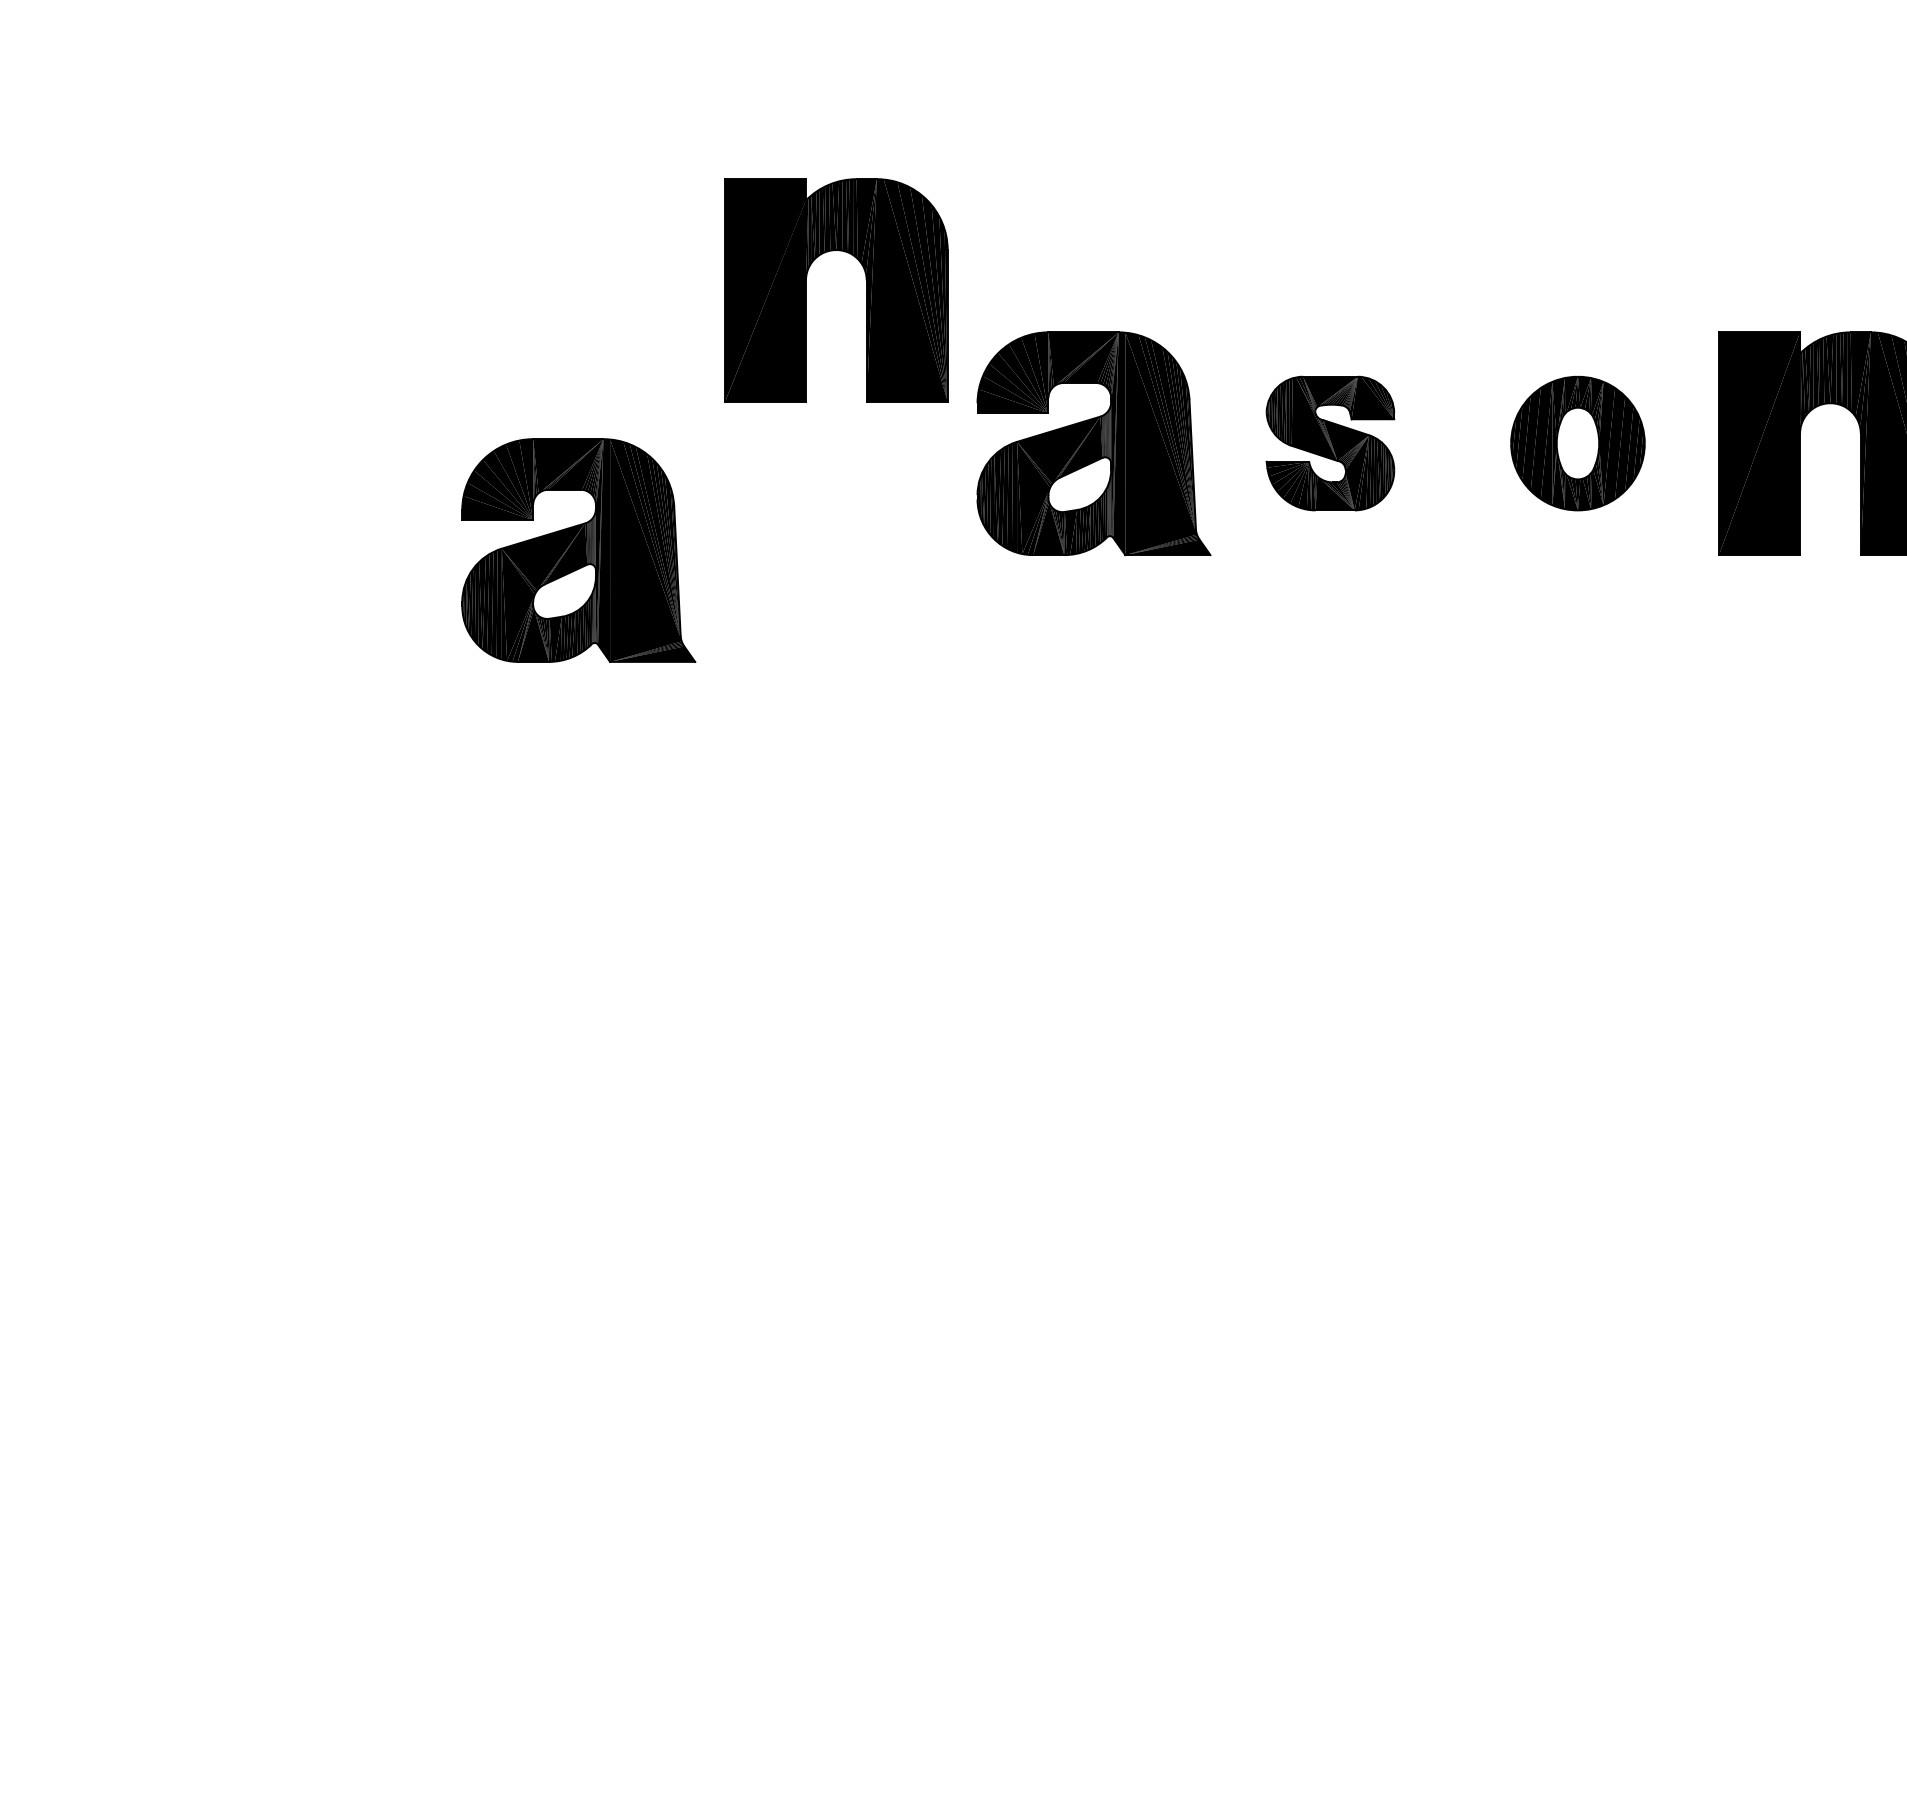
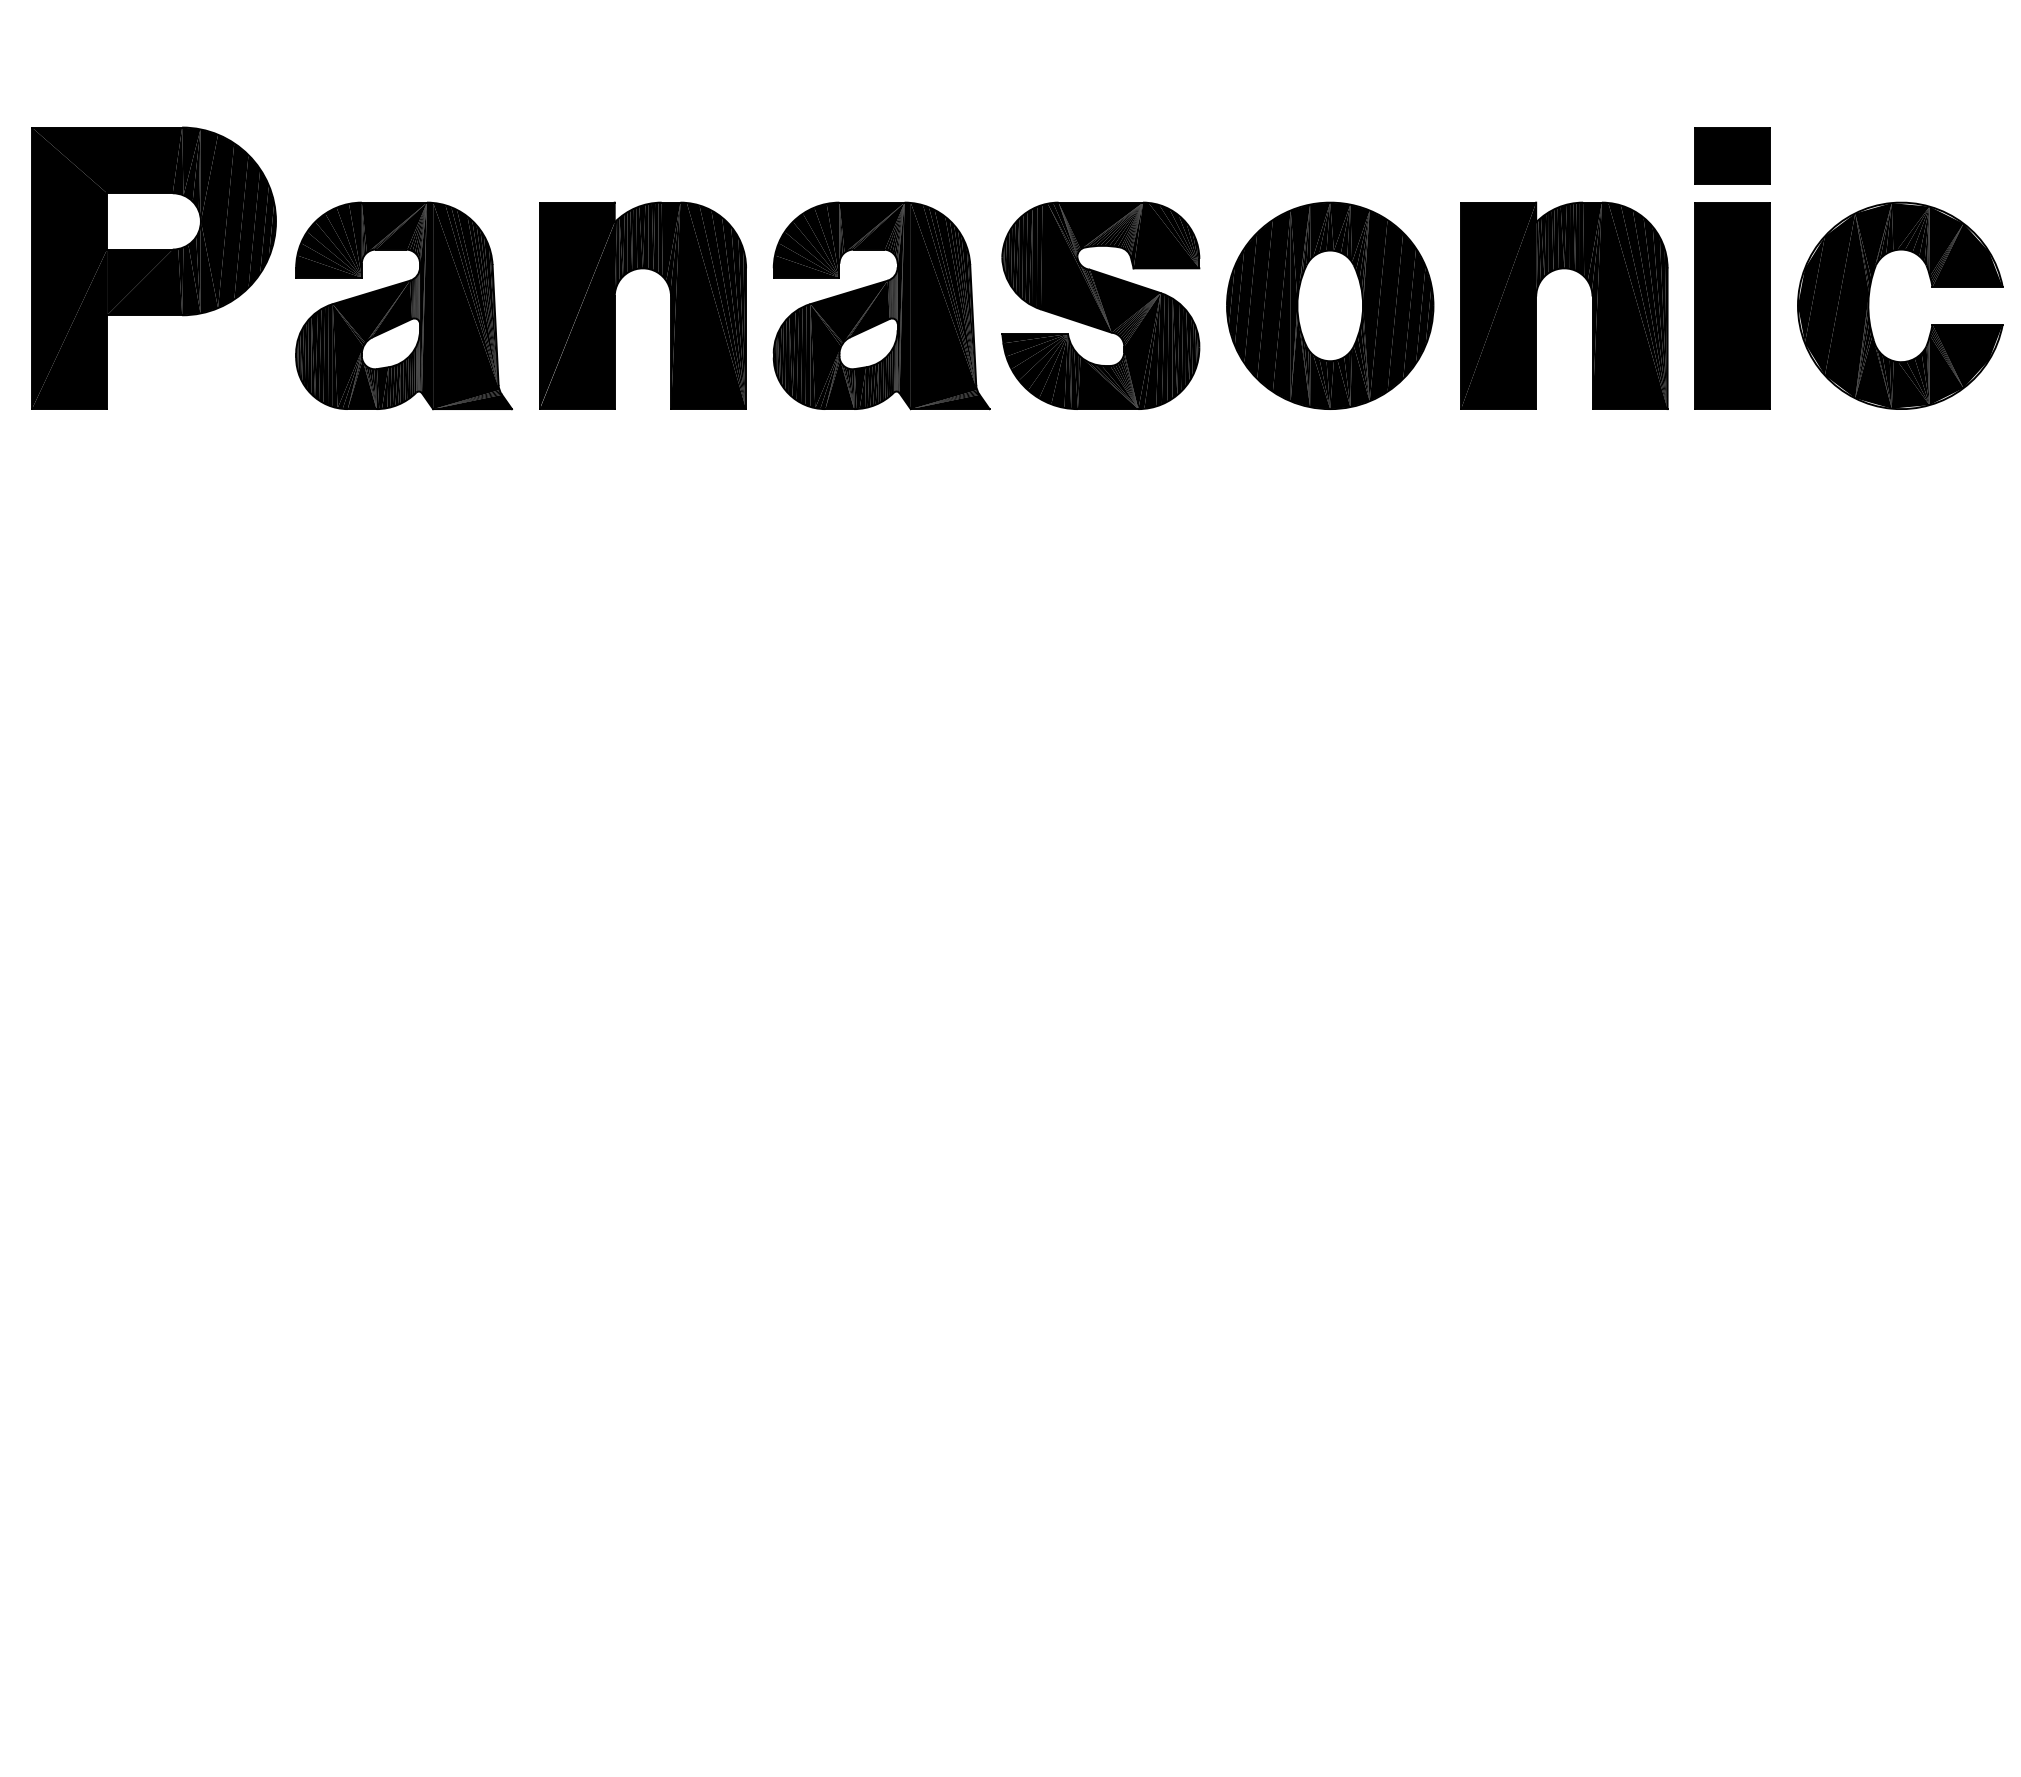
part: (806, 290) -> (615, 305), moved
part: (308, 402) -> (153, 267), added
part: (1330, 443) -> (1100, 305), size x1.67
part: (1578, 443) -> (1330, 305), size x1.67
part: (578, 550) -> (403, 305), moved

